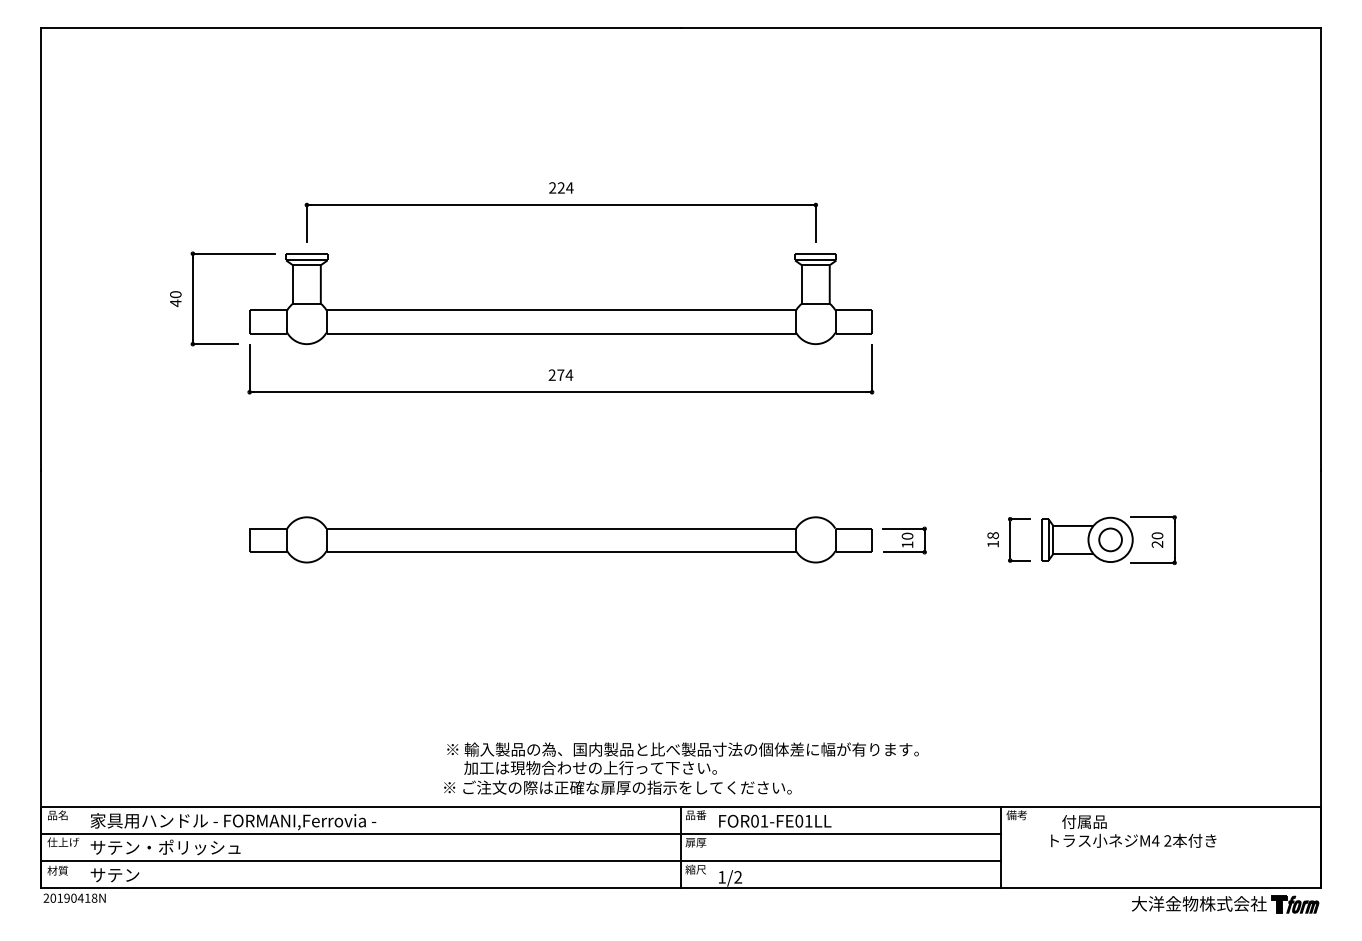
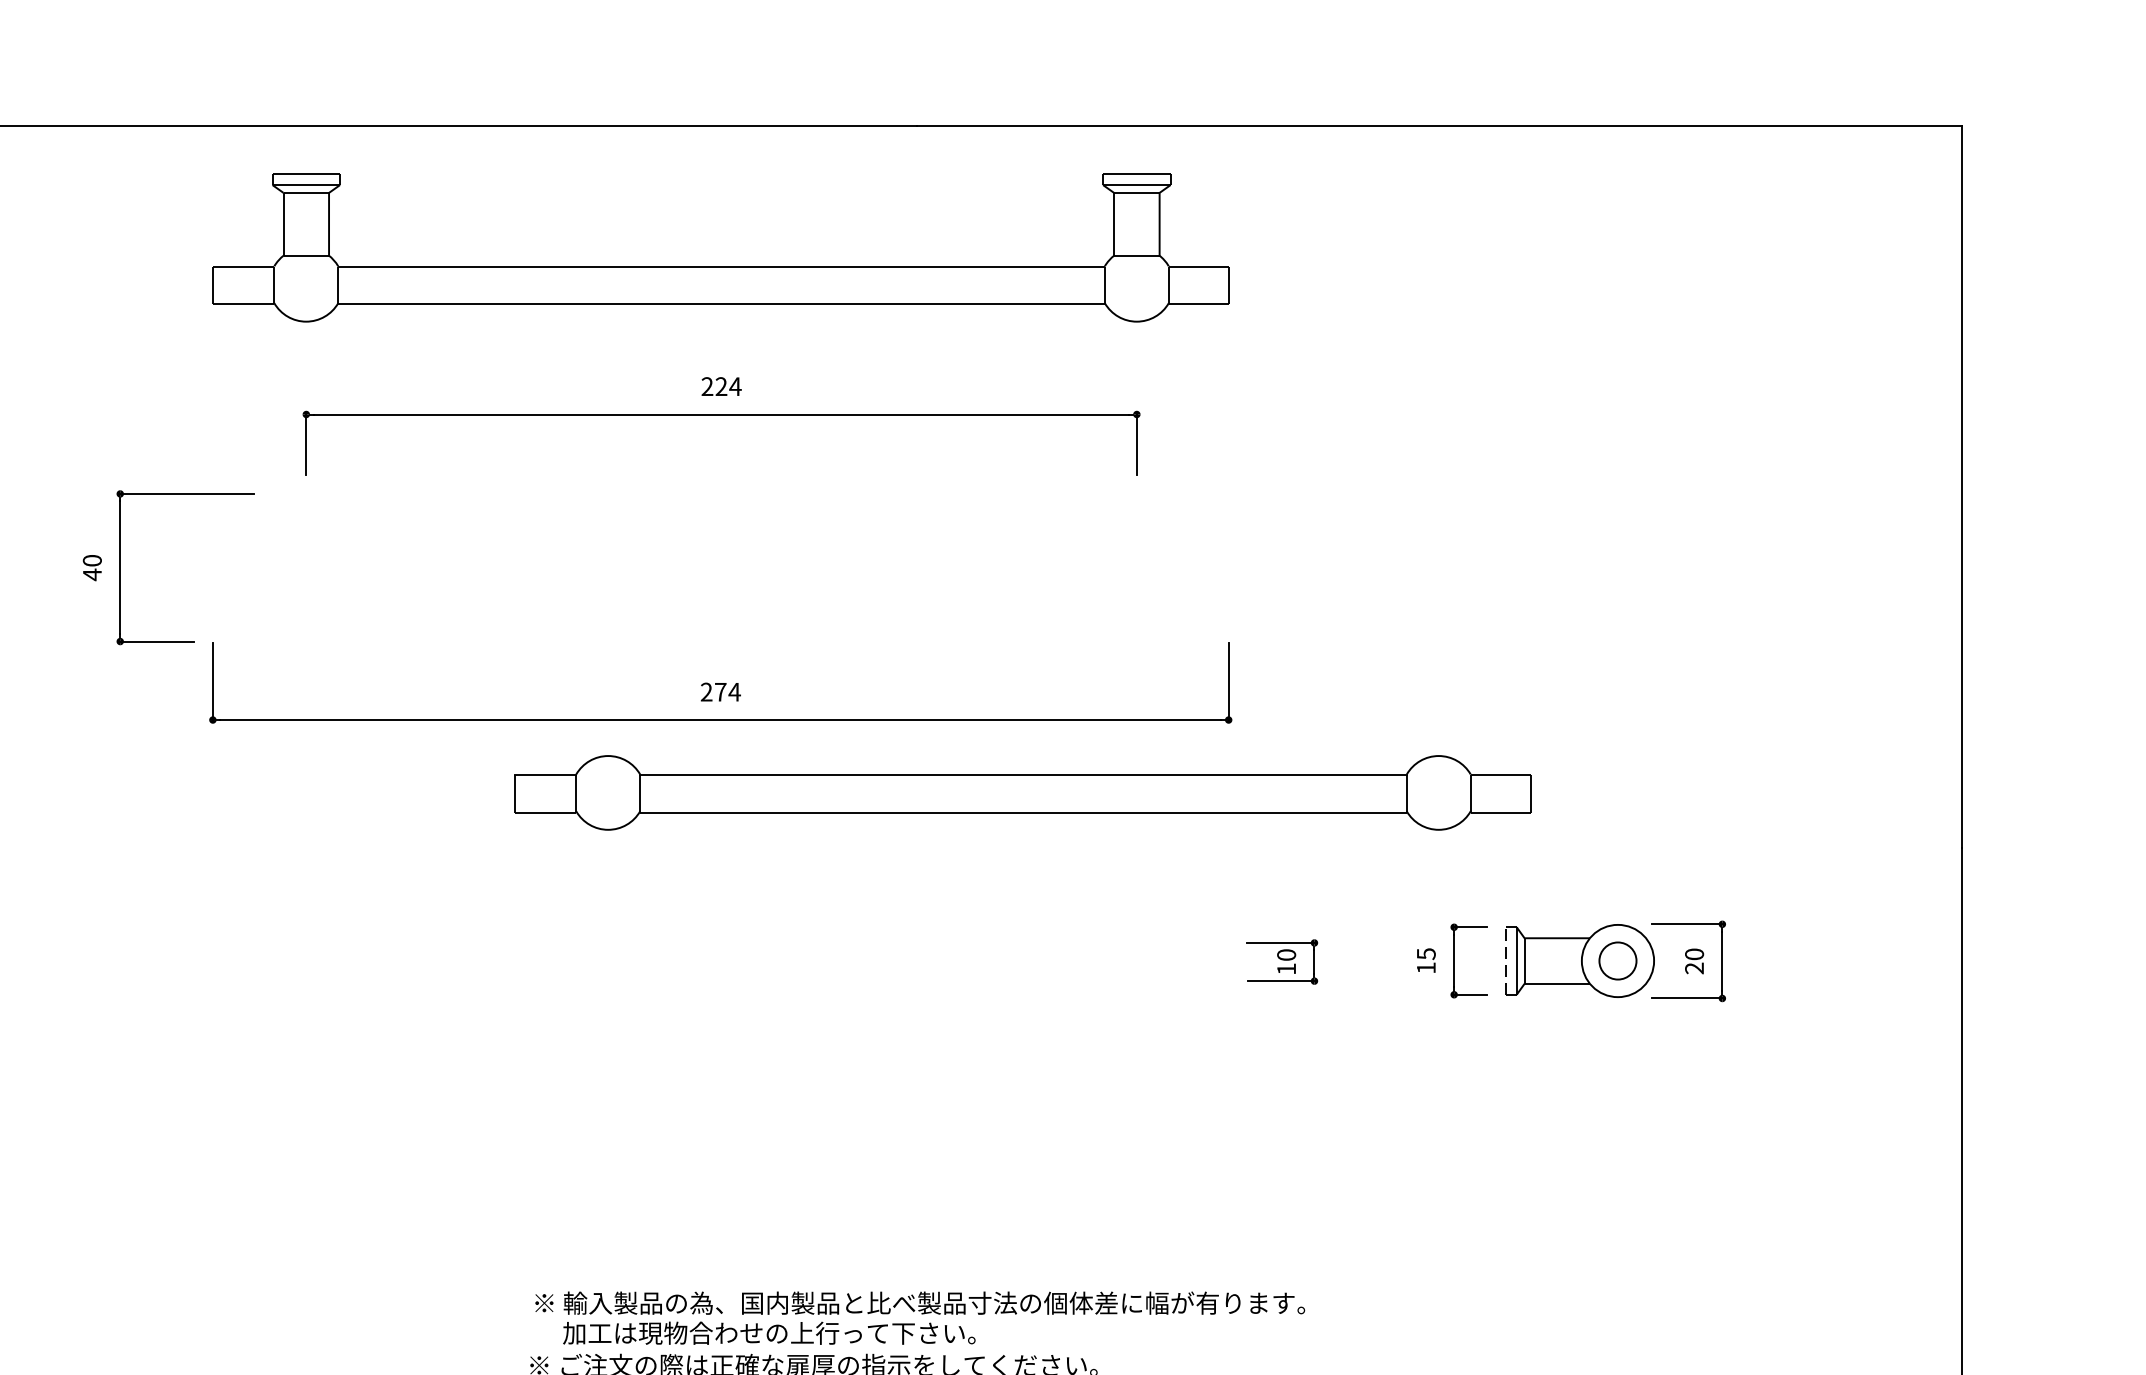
part: (560, 309) -> (720, 265), moved
text: (992, 535) -> (1425, 953), 18 -> 15
part: (560, 539) -> (1022, 792), moved
line: (1041, 539) -> (1505, 960), solid -> dashed

